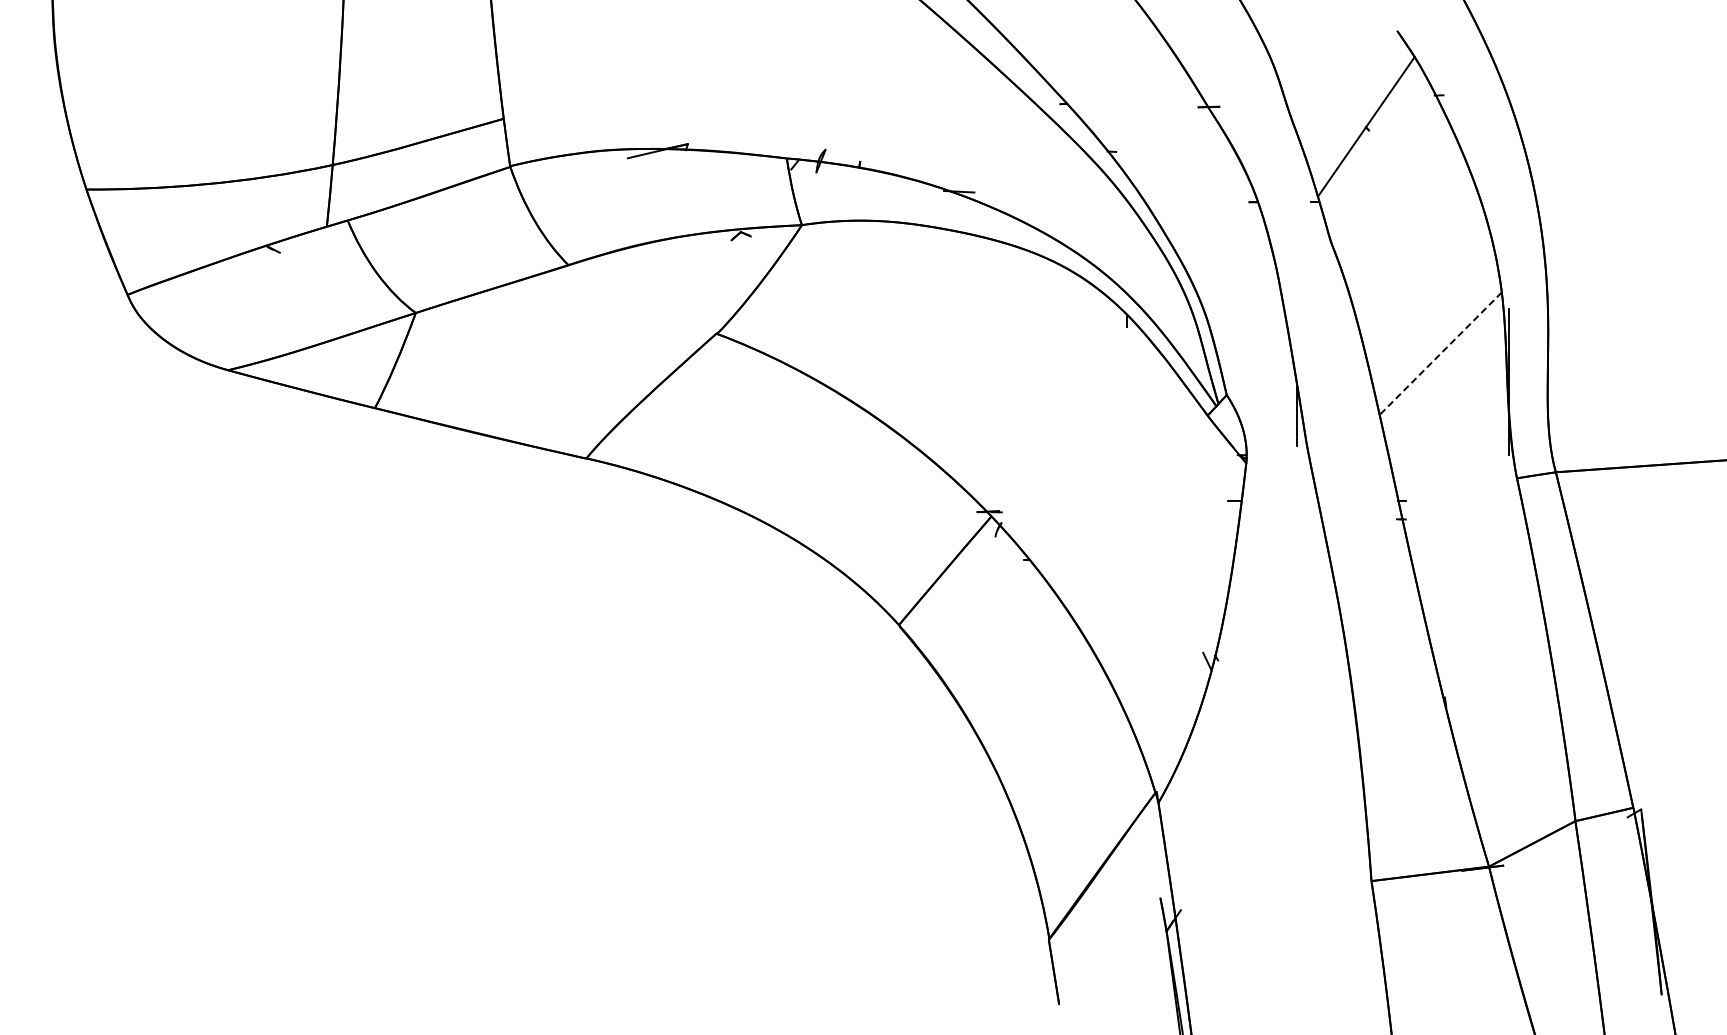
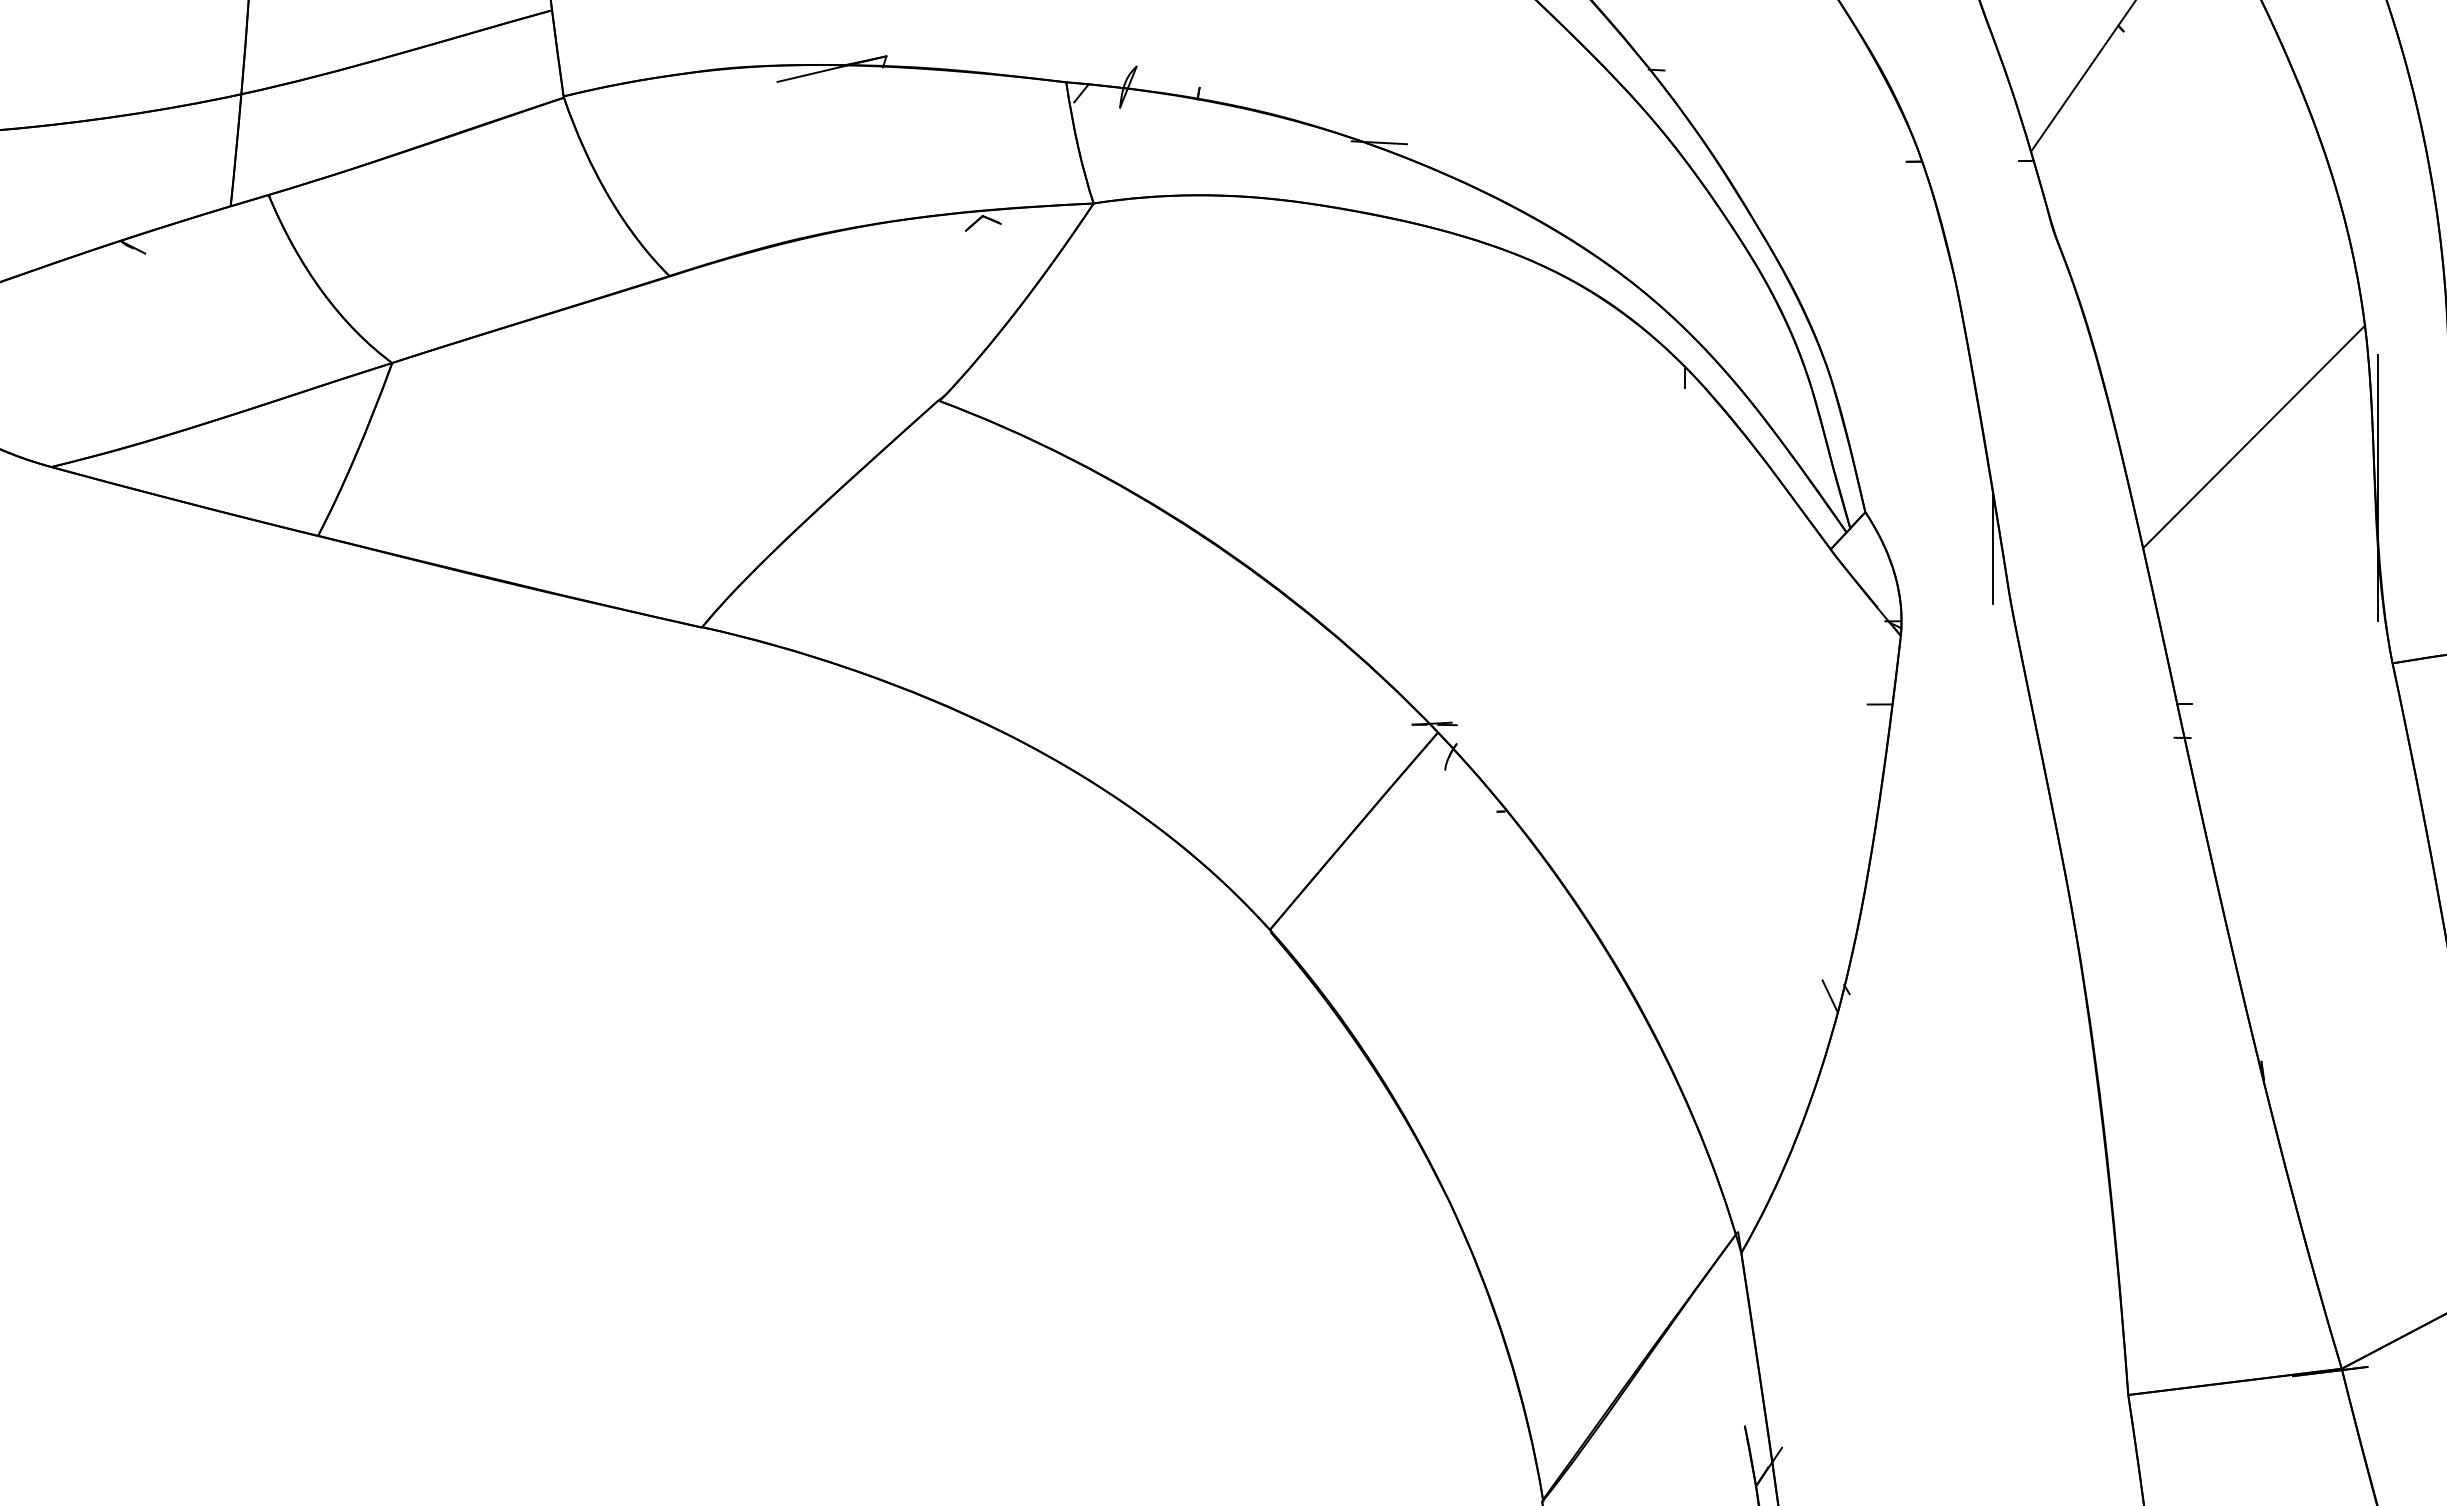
line: (1440, 354) -> (2253, 438), dashed -> solid

